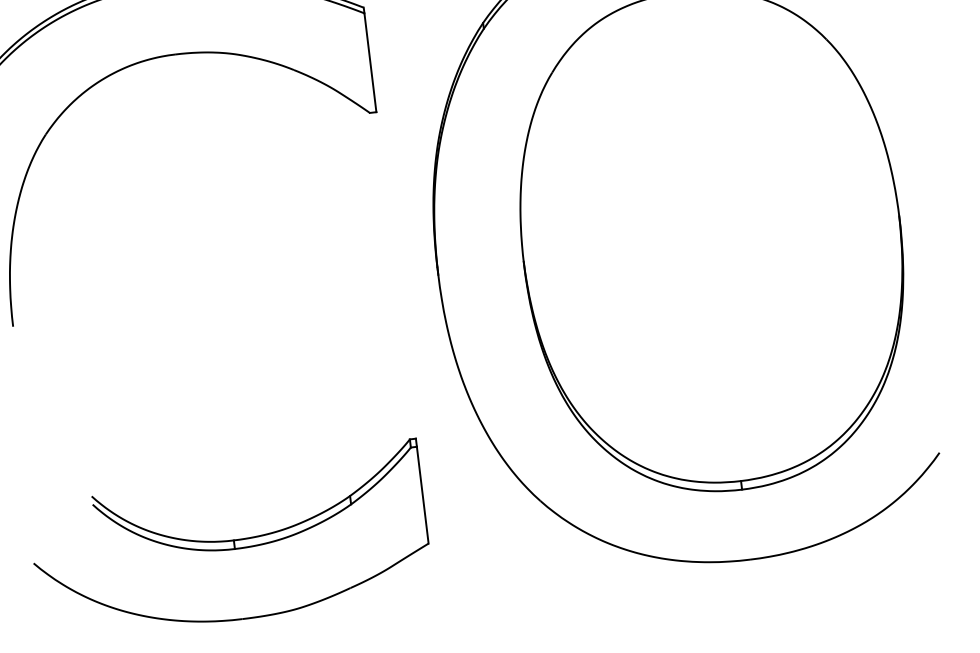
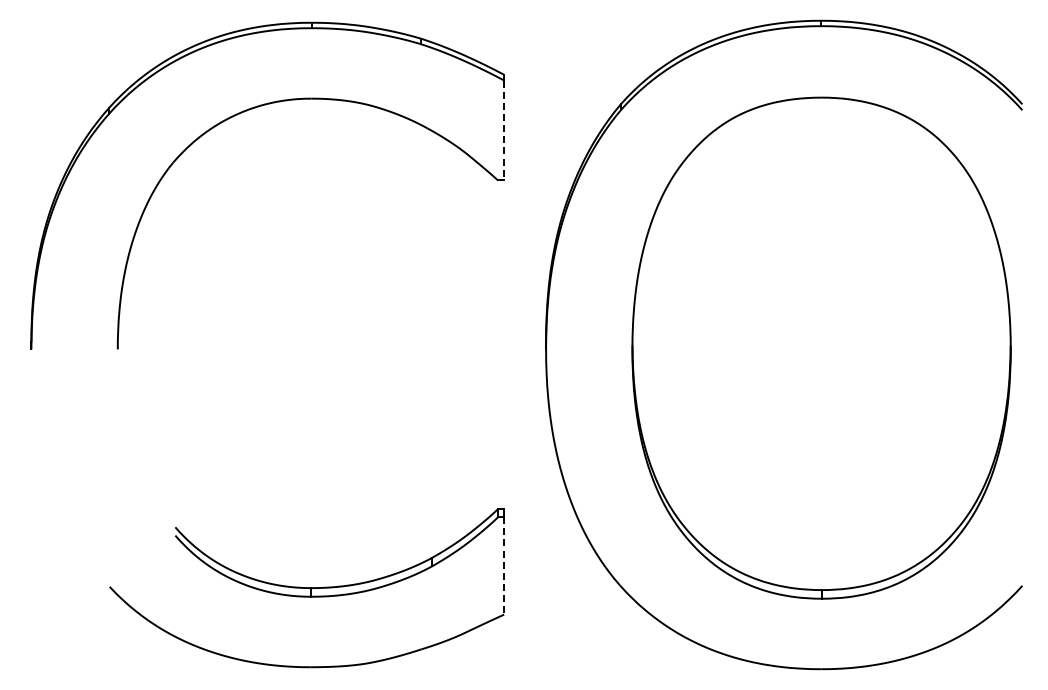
line: (370, 62) -> (504, 130), solid -> dashed
line: (423, 494) -> (504, 565), solid -> dashed

